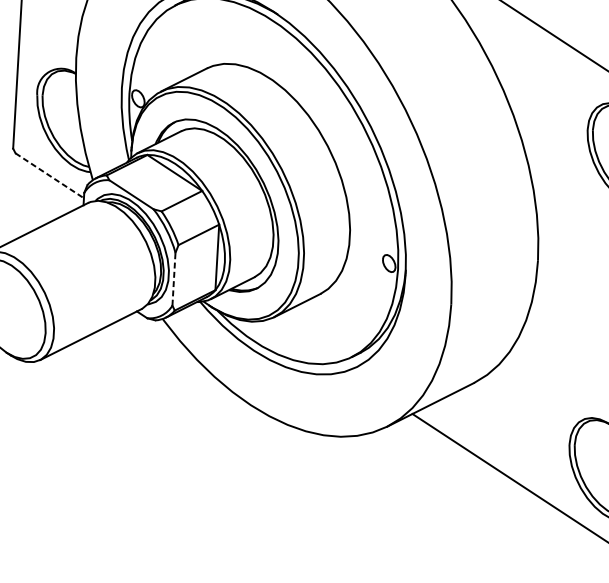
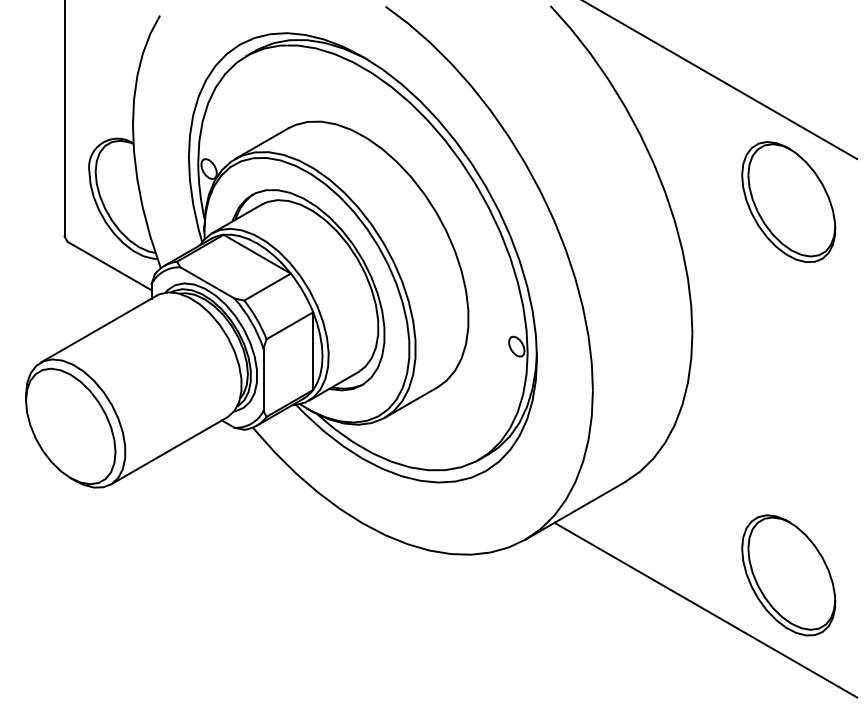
line: (50, 176) -> (110, 266), dashed -> solid
line: (174, 278) -> (263, 379), dashed -> solid

